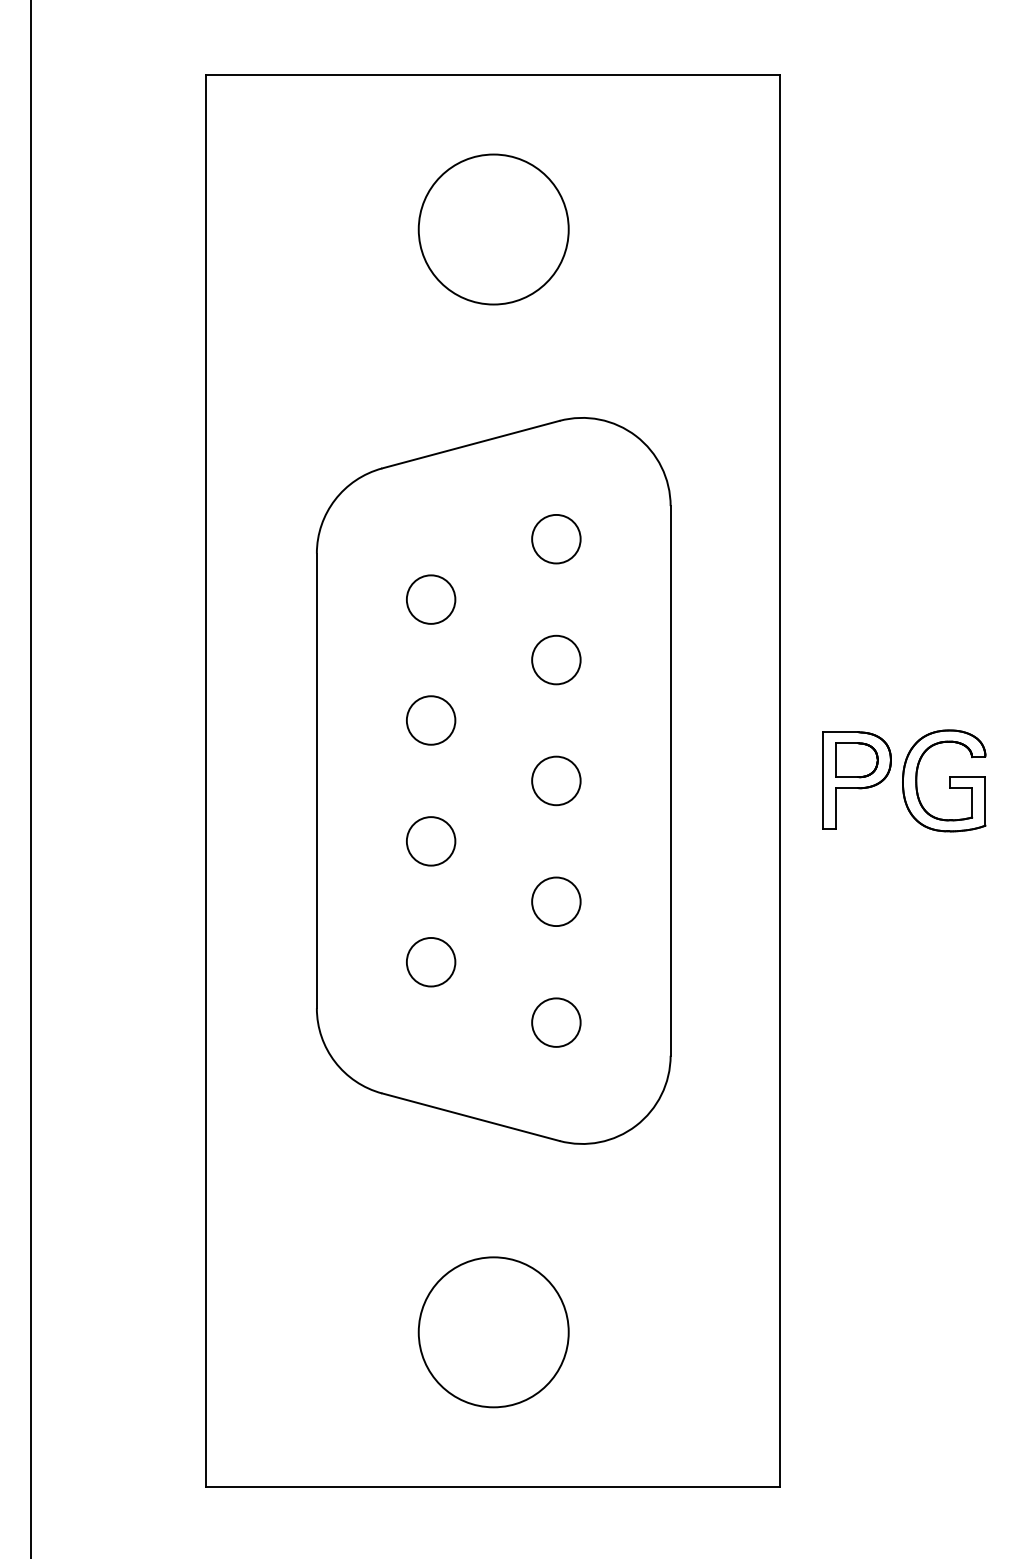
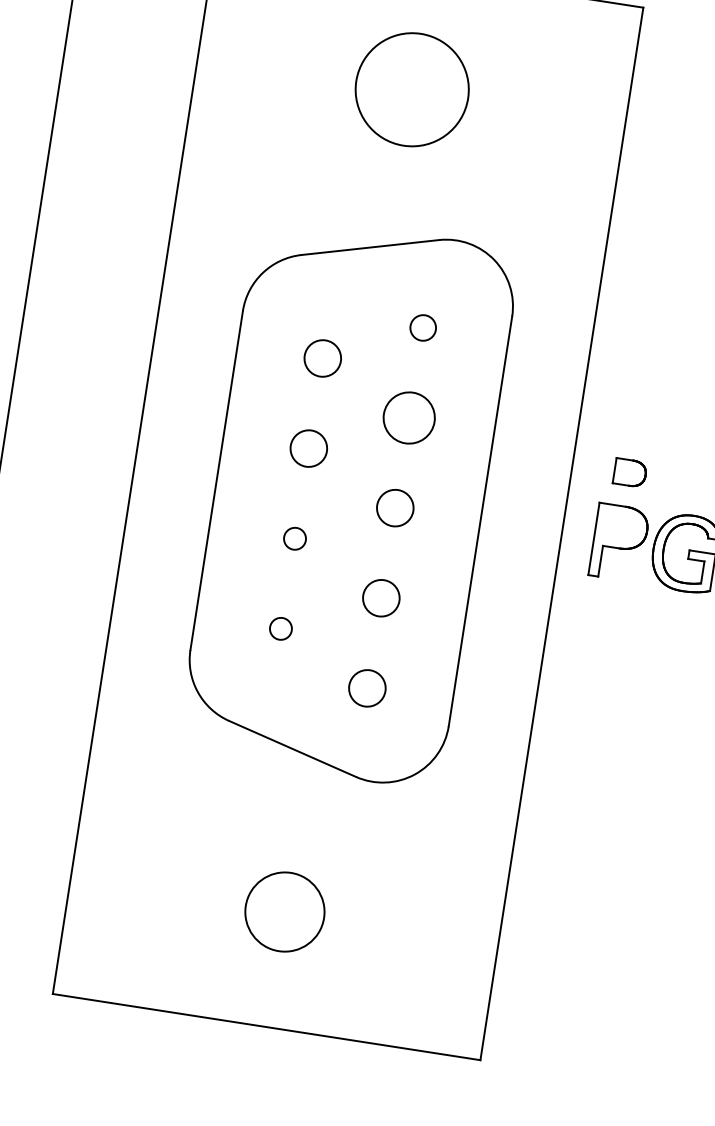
circle: (556, 539) -> (423, 328), size x0.7
circle: (556, 659) -> (409, 417), size x1.4
part: (856, 760) -> (629, 473), moved
circle: (431, 841) -> (295, 538), size x0.6
circle: (430, 961) -> (280, 628), size x0.6
circle: (493, 1332) -> (284, 912), size x0.7

